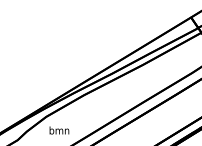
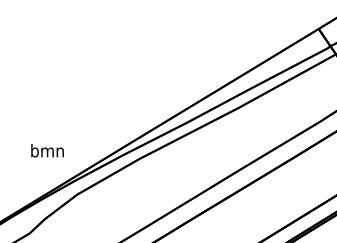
text: (59, 130) -> (47, 150), moved

